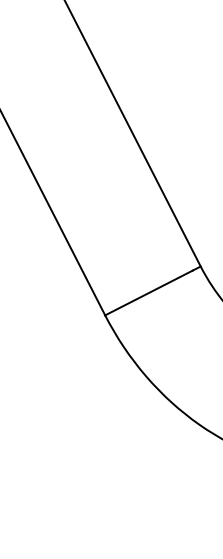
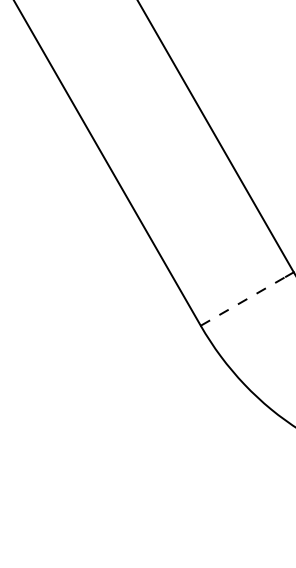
line: (149, 293) -> (243, 301), solid -> dashed

